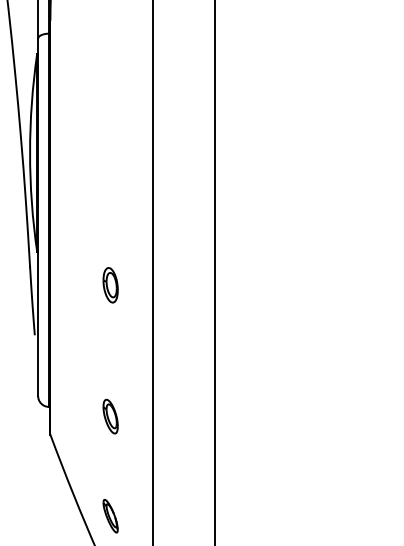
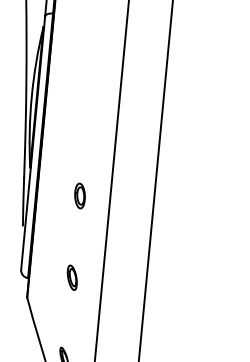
part: (110, 416) -> (72, 277), moved

